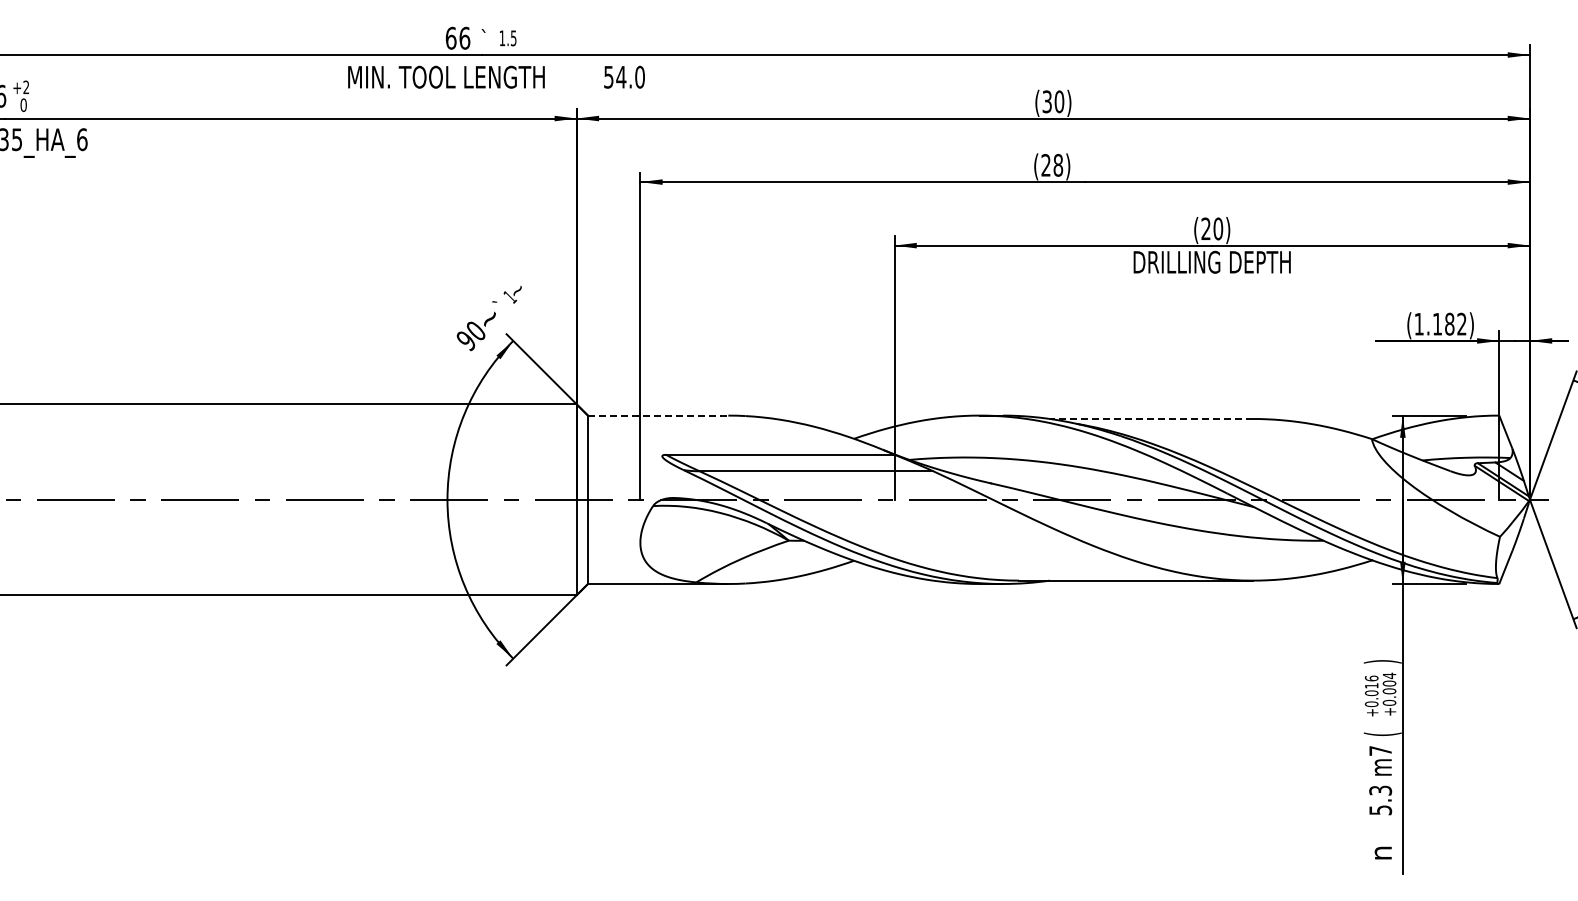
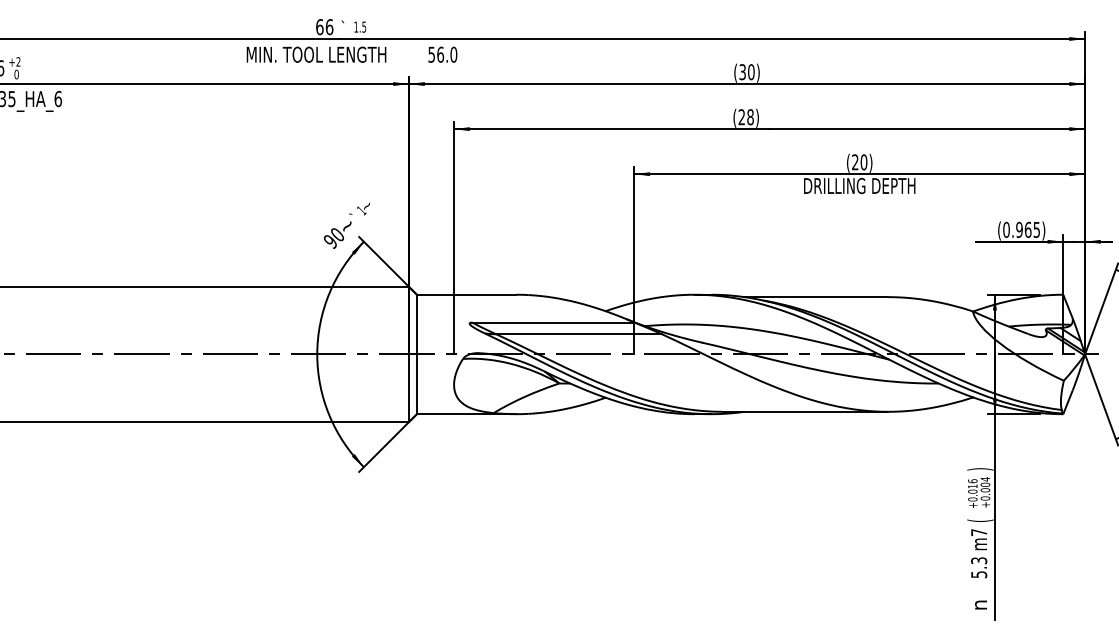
text: (621, 76) -> (440, 54), 54.0 -> 56.0
text: (1440, 323) -> (1021, 229), (1.182) -> (0.965)
line: (658, 415) -> (466, 294), dashed -> solid
line: (1150, 418) -> (815, 296), dashed -> solid

